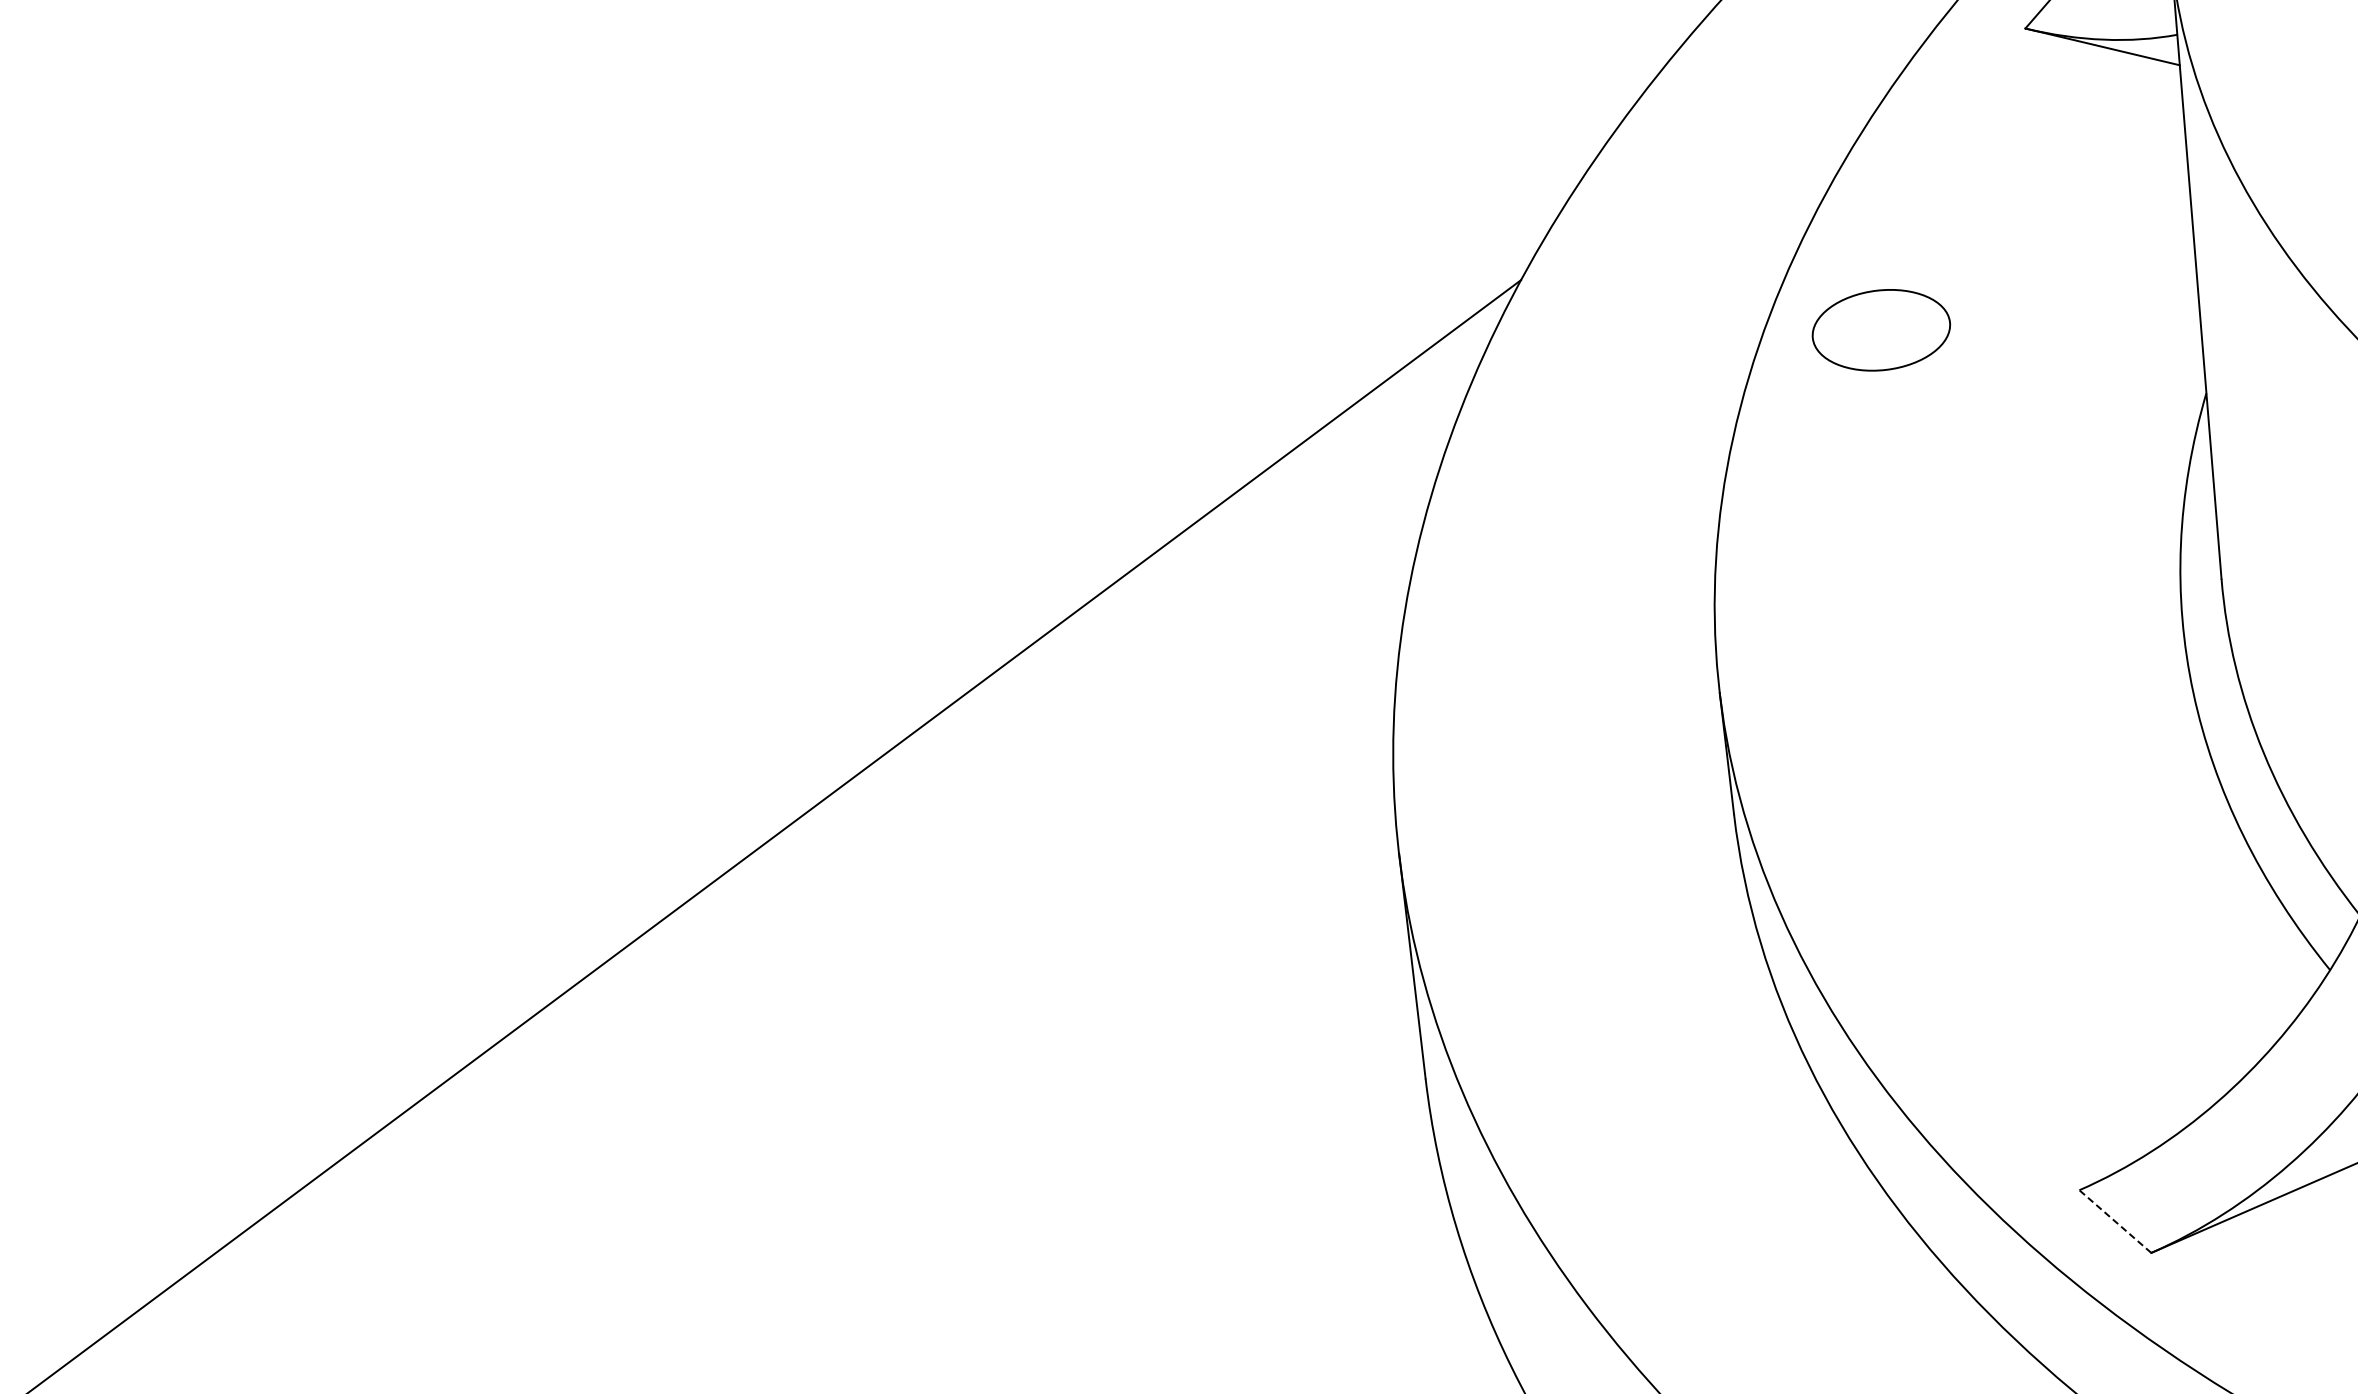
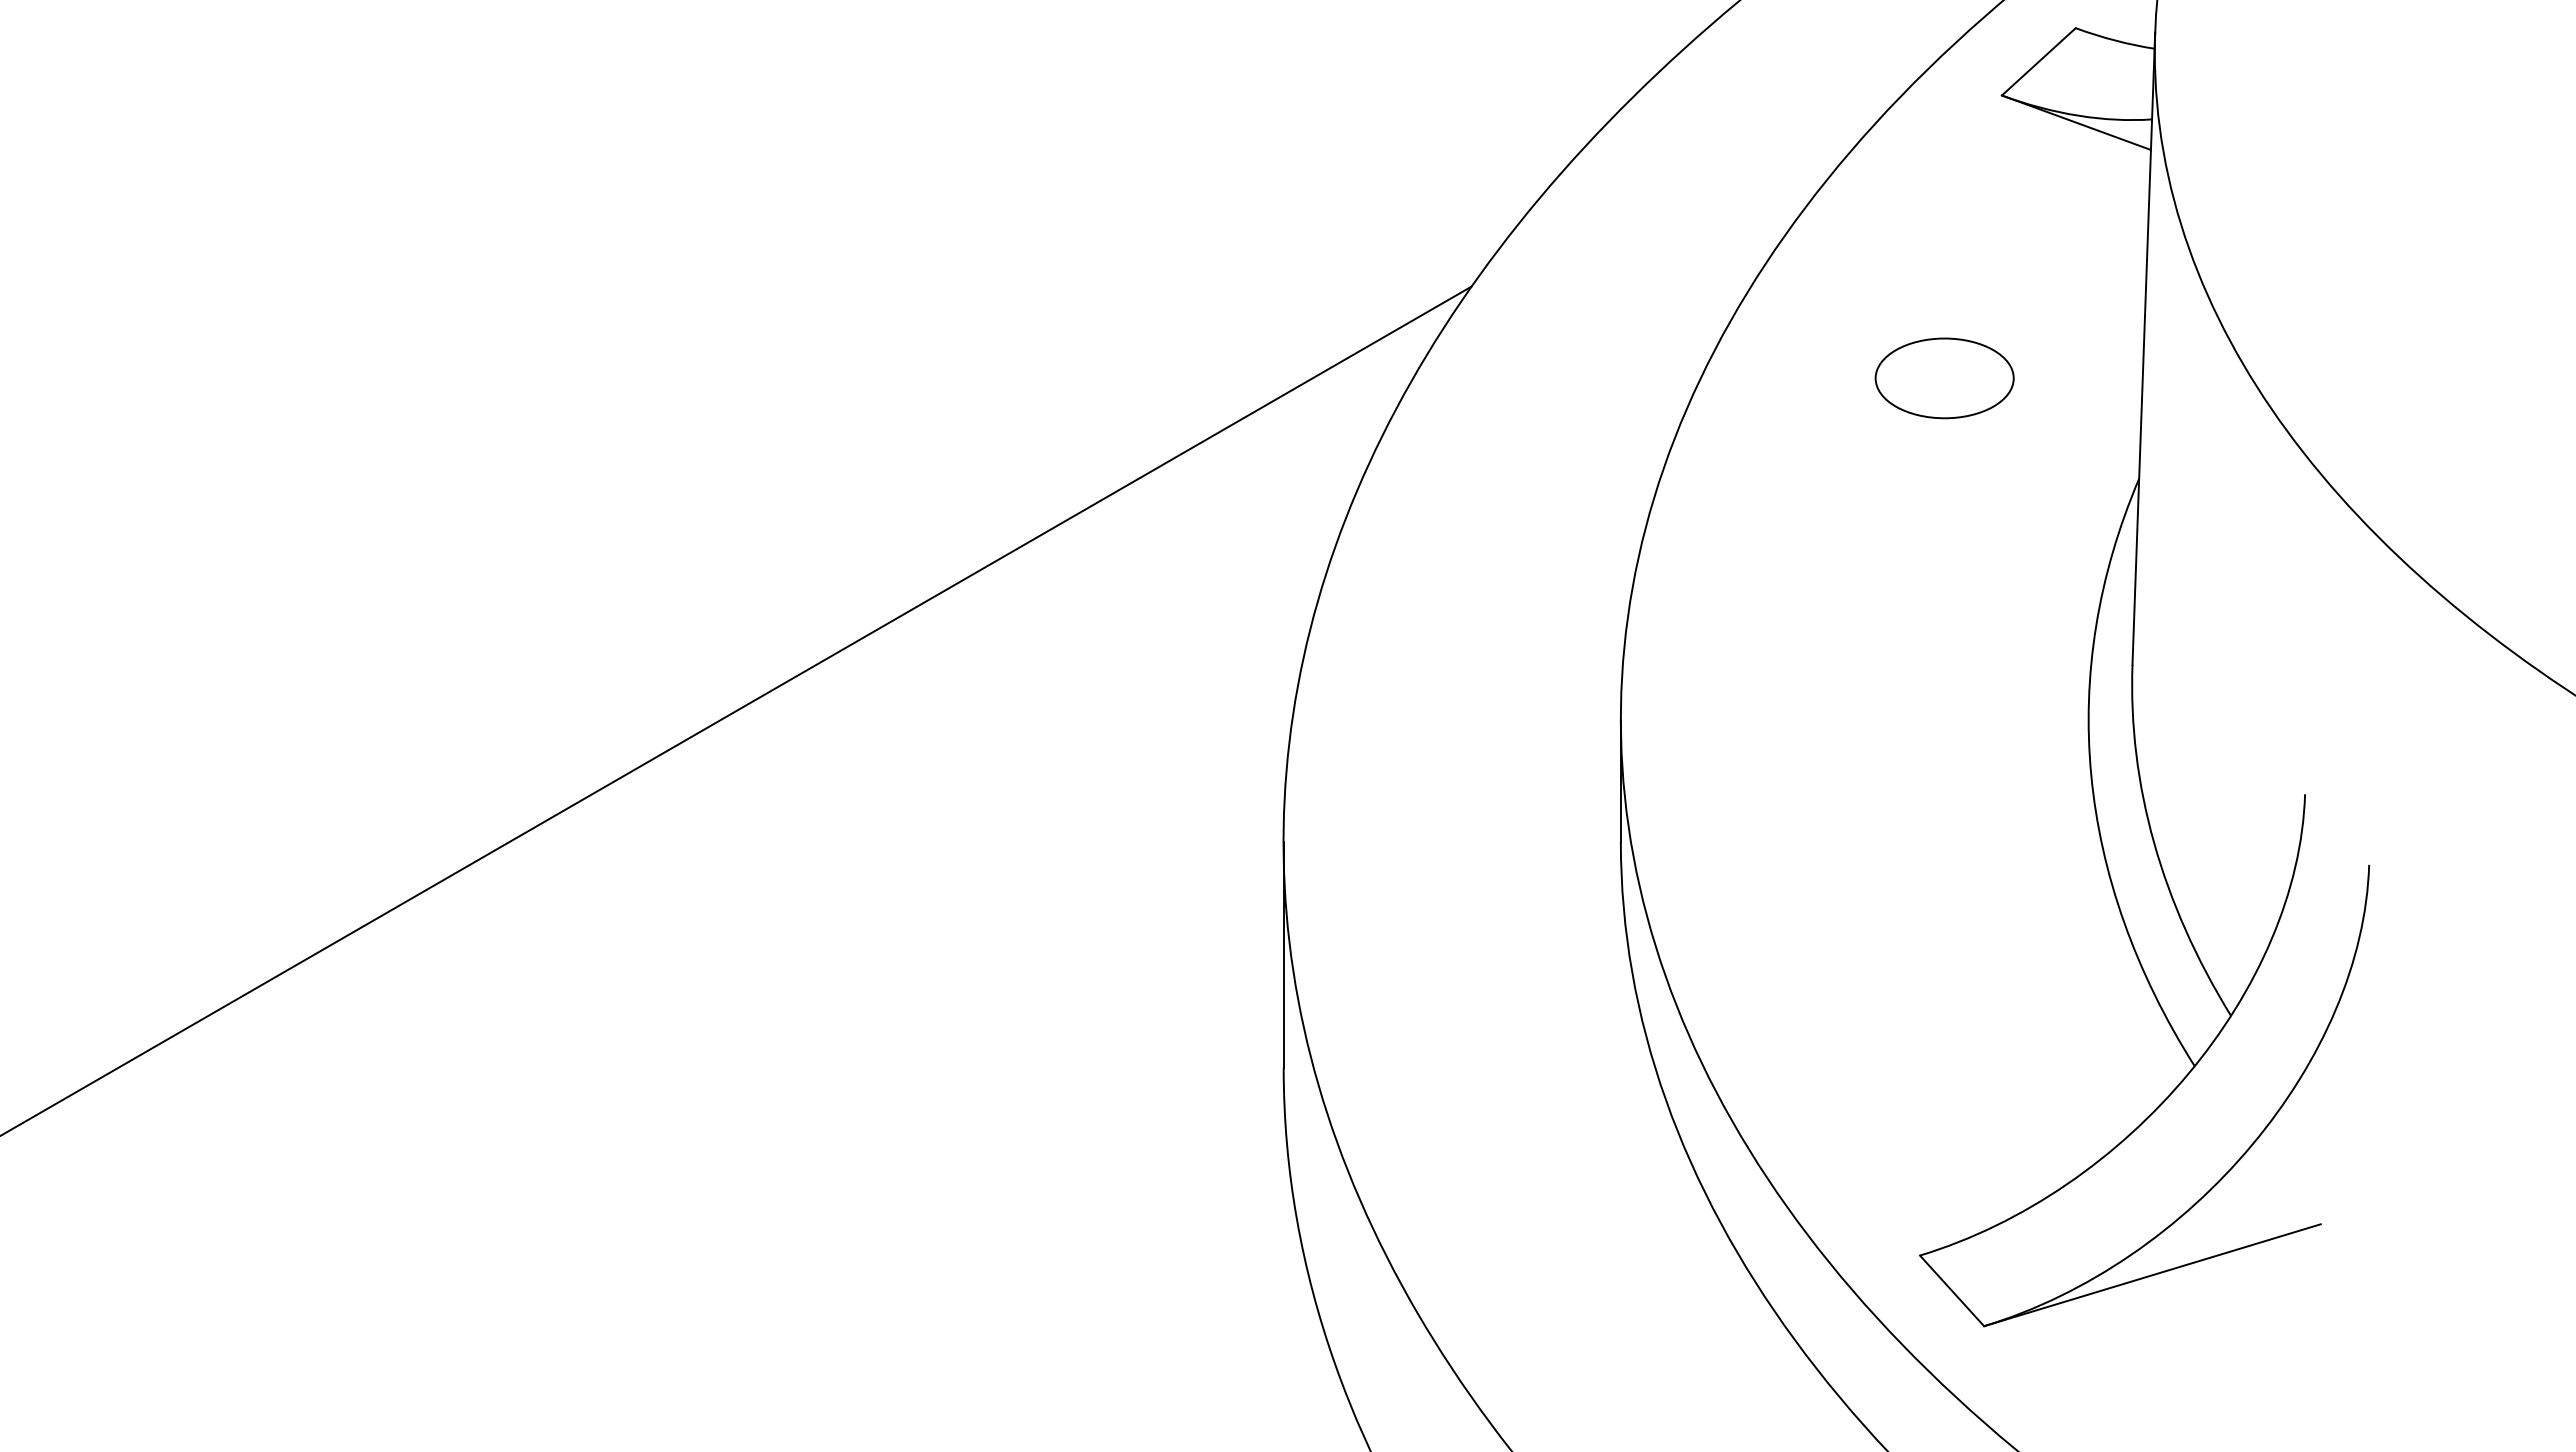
part: (1881, 330) -> (1944, 378), moved
line: (2115, 1221) -> (1952, 1290), dashed -> solid

